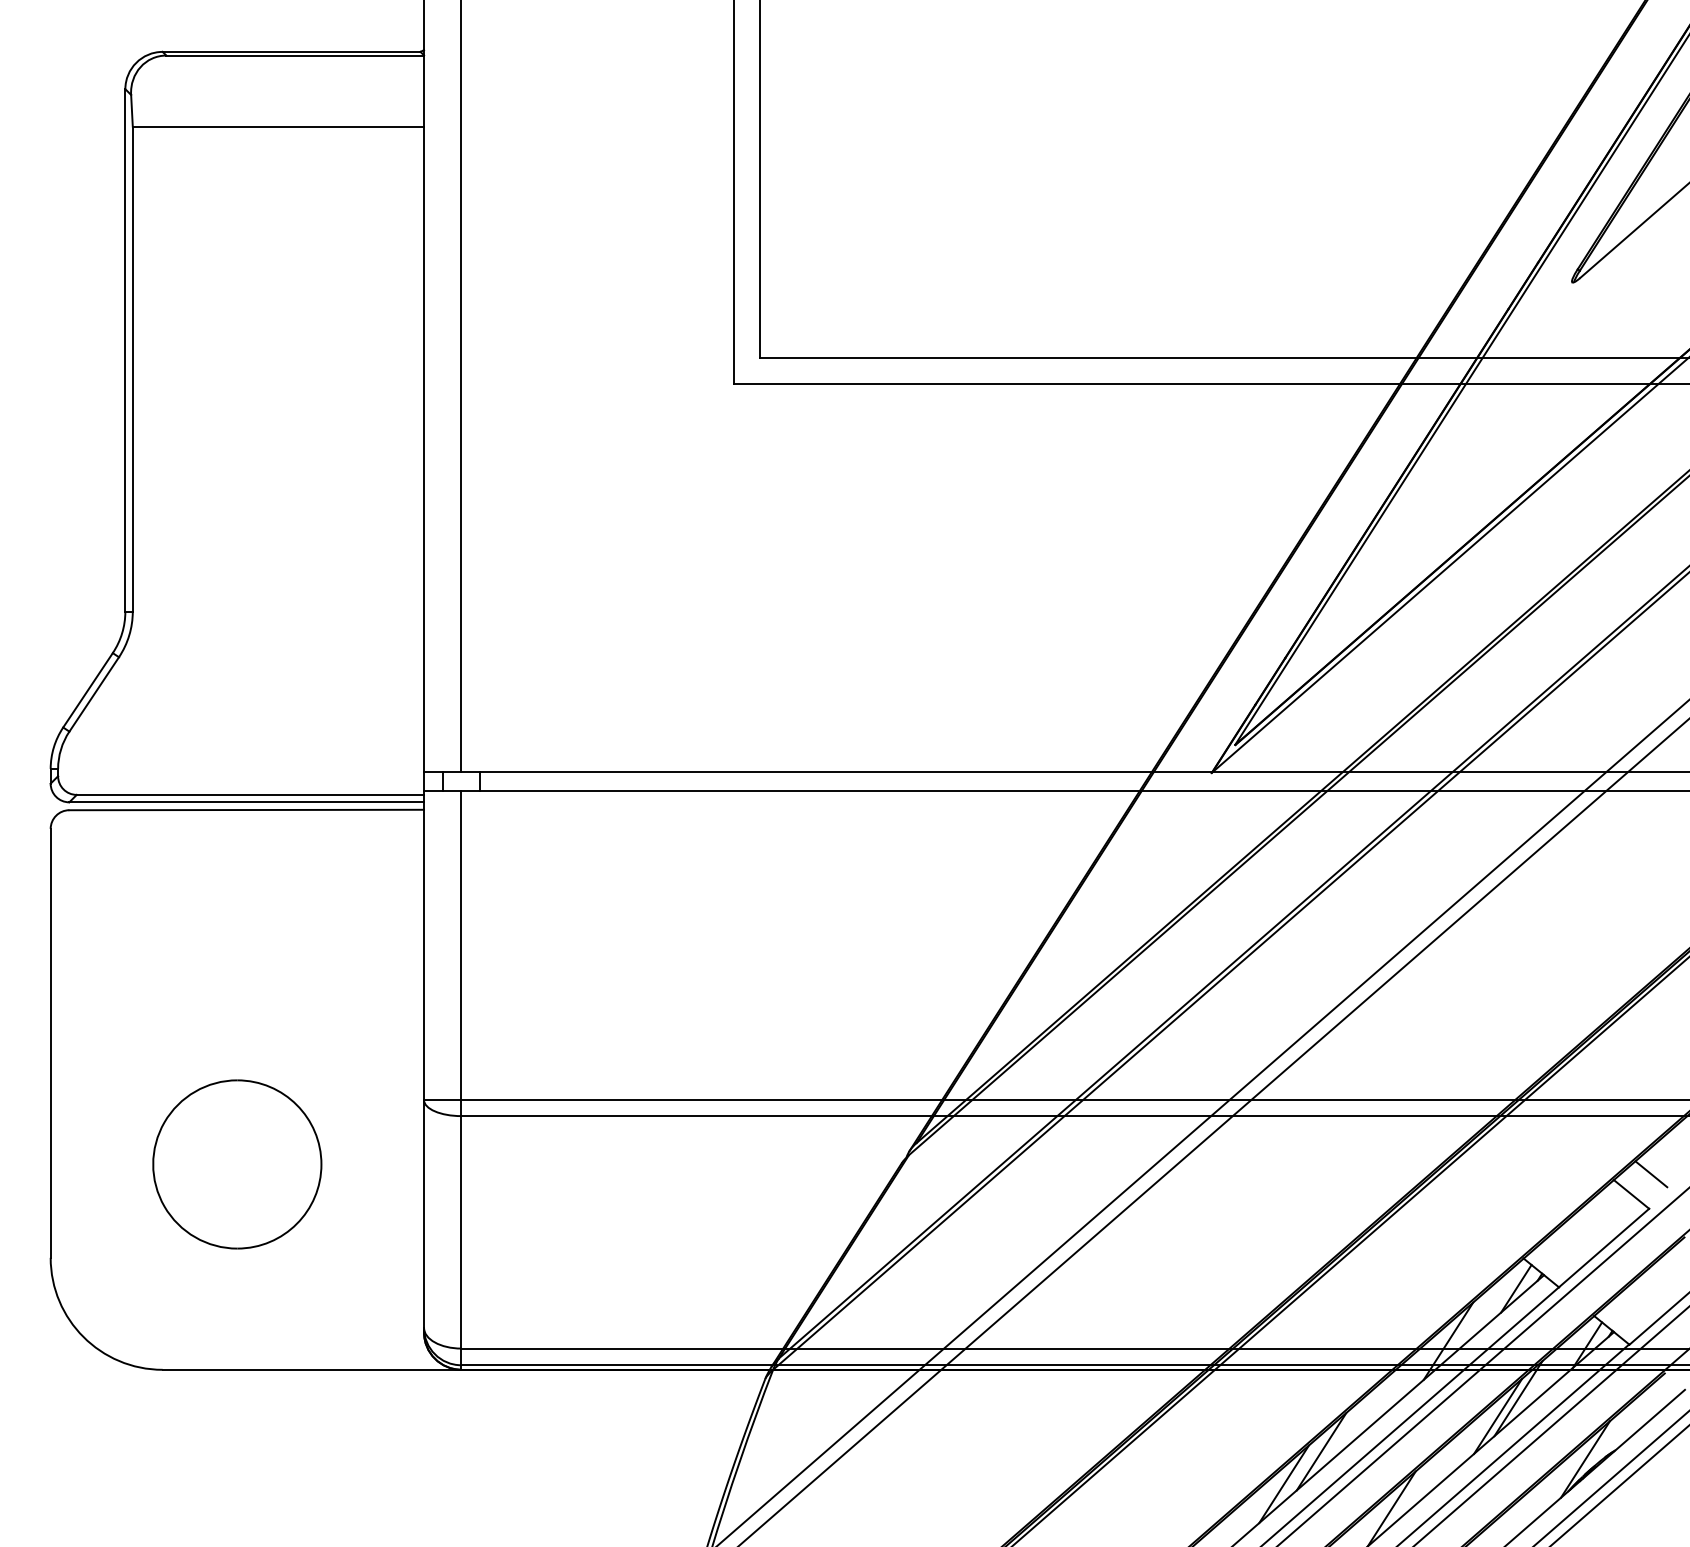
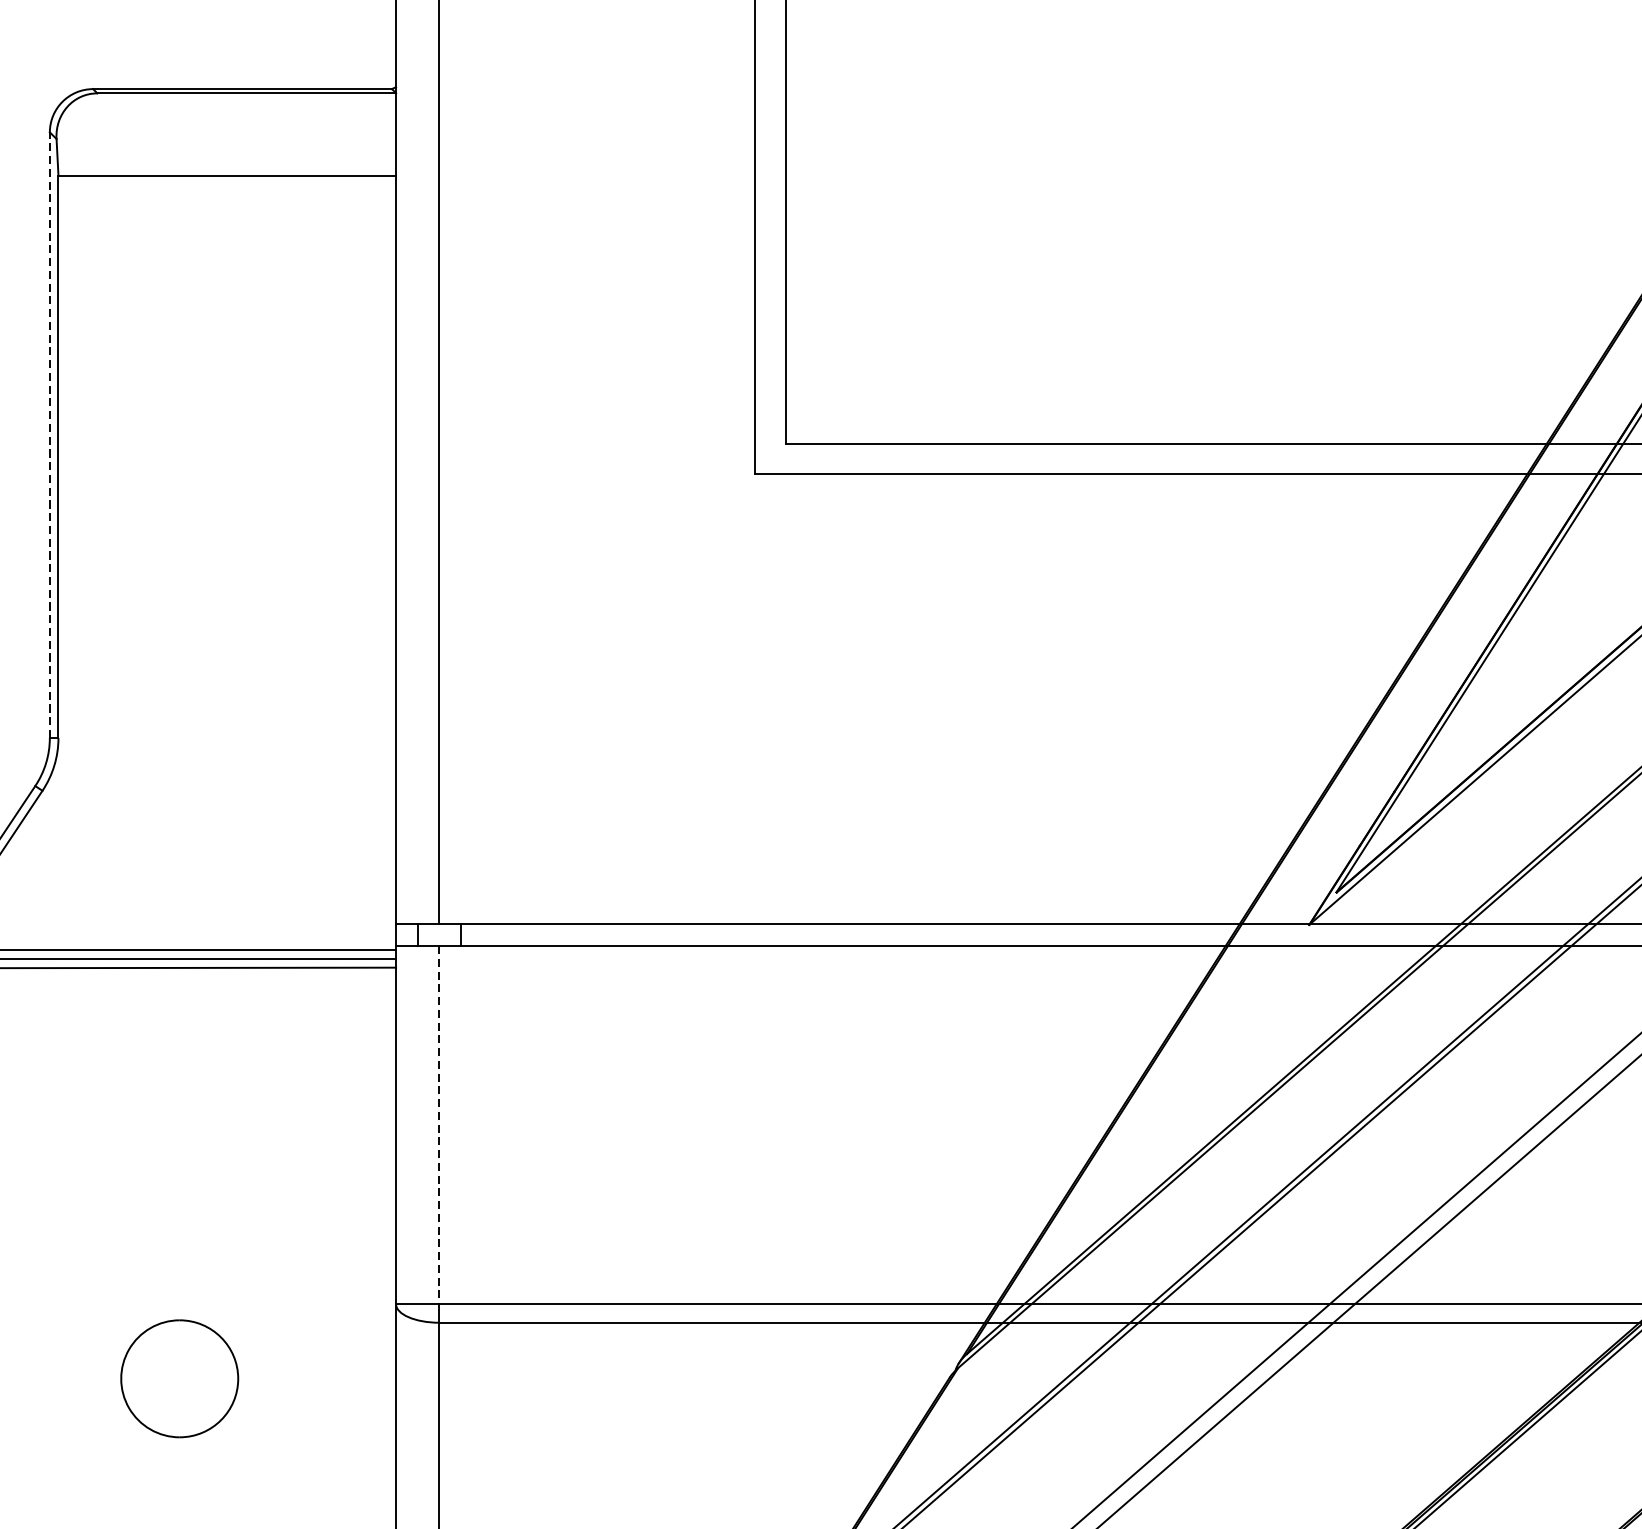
line: (125, 349) -> (50, 434), solid -> dashed
line: (461, 946) -> (439, 1126), solid -> dashed
part: (237, 1164) -> (179, 1378), size x0.6

